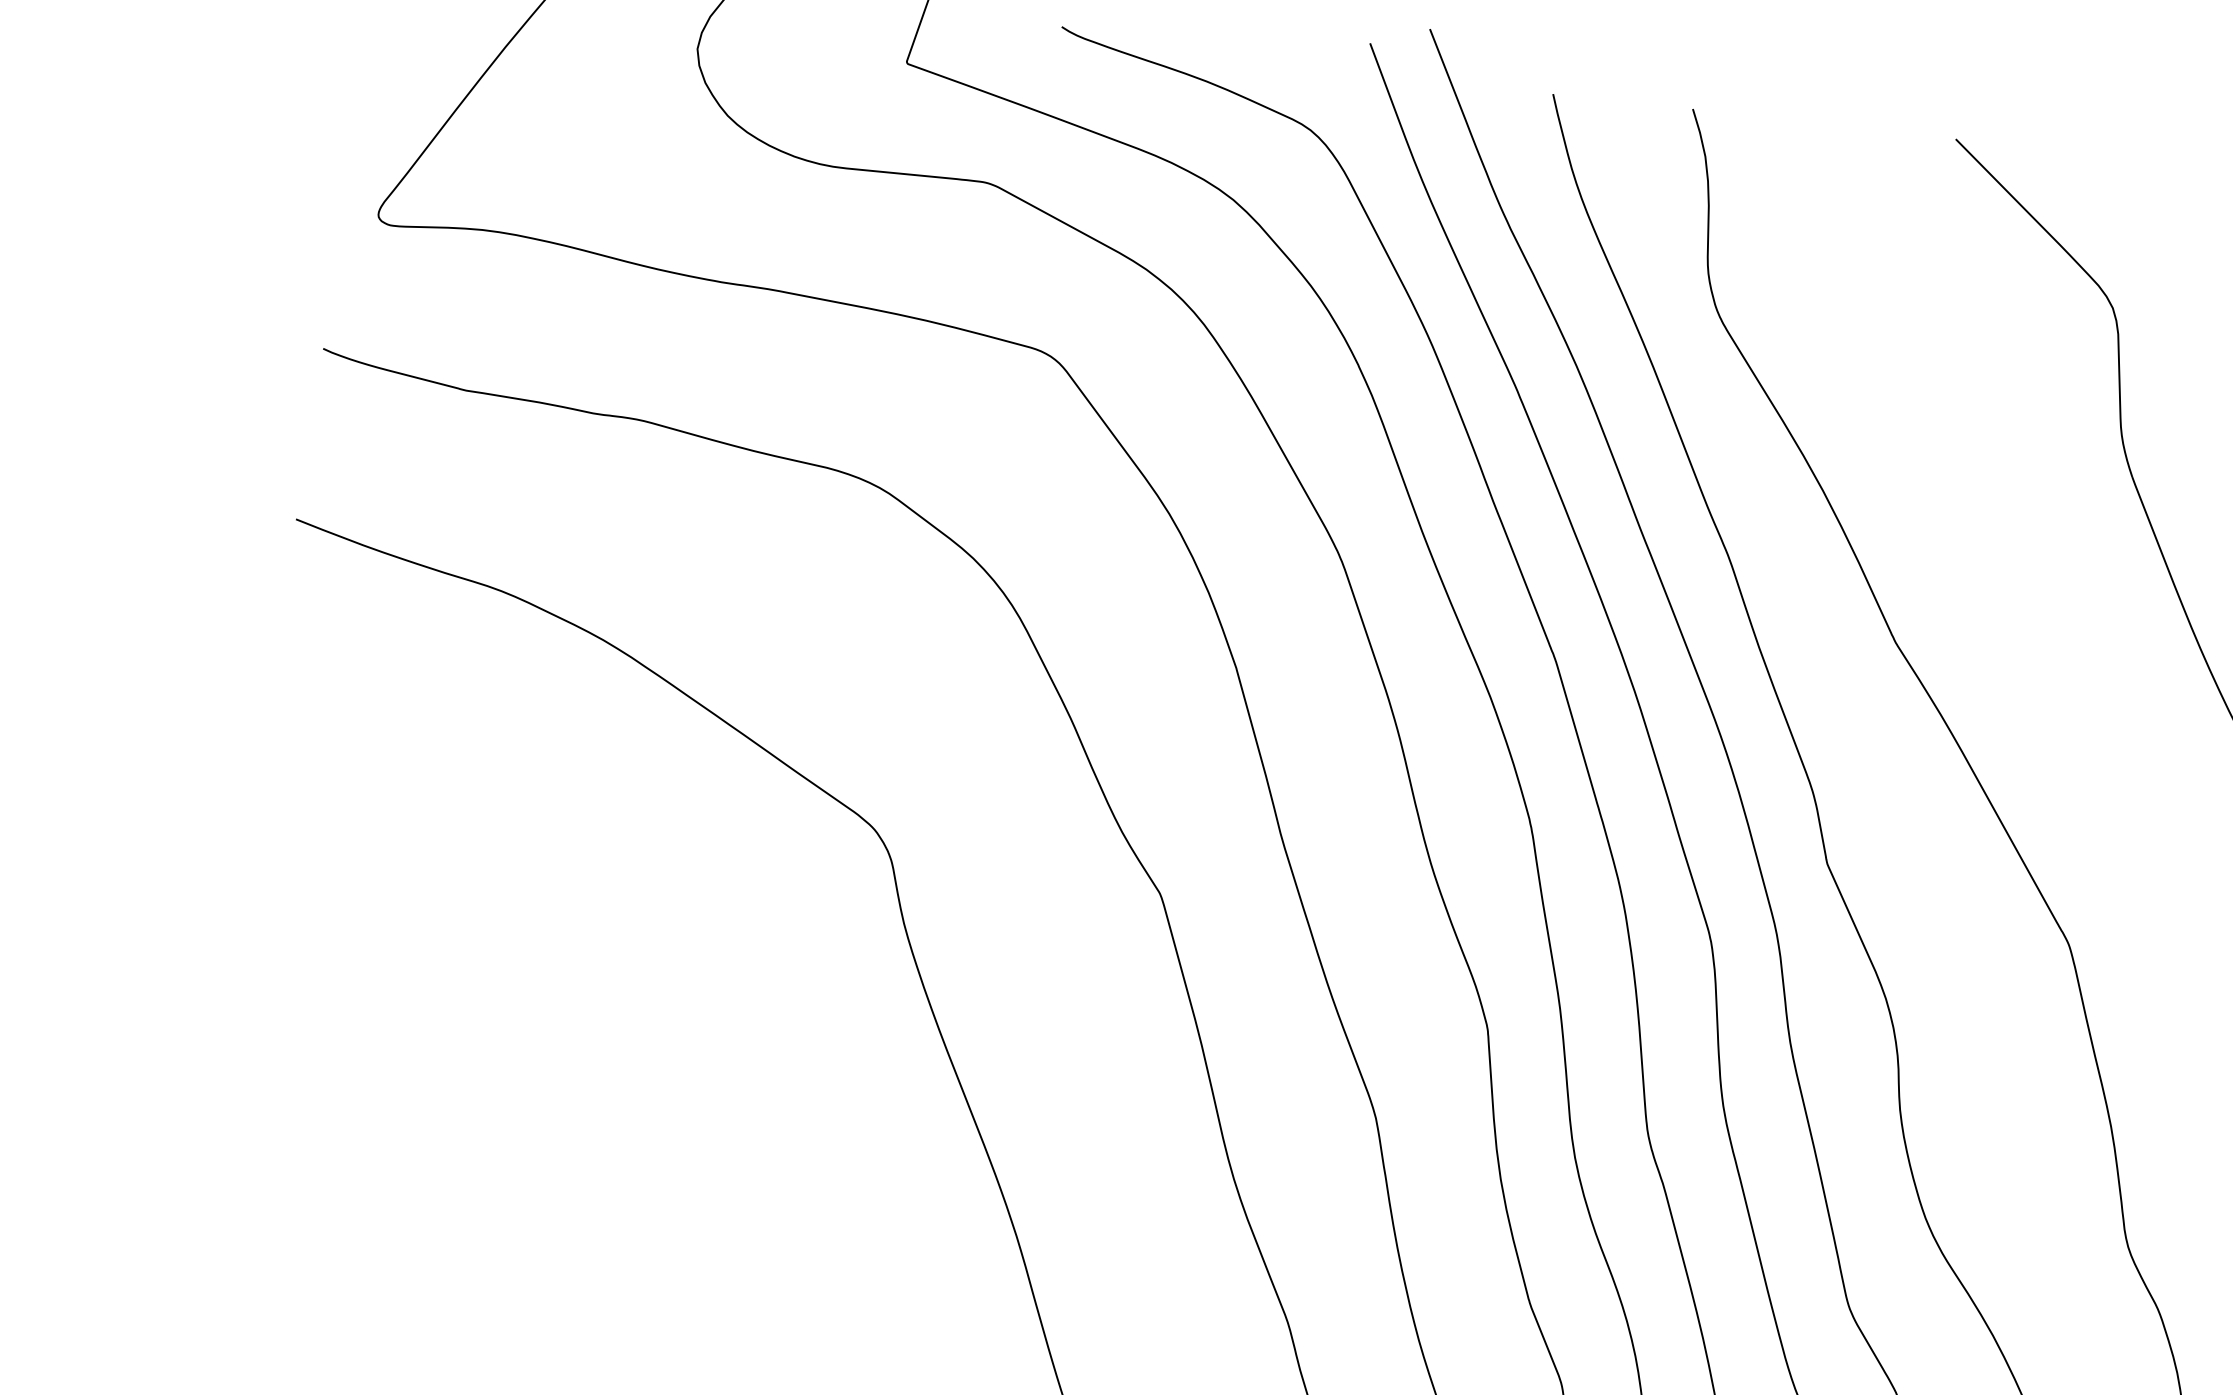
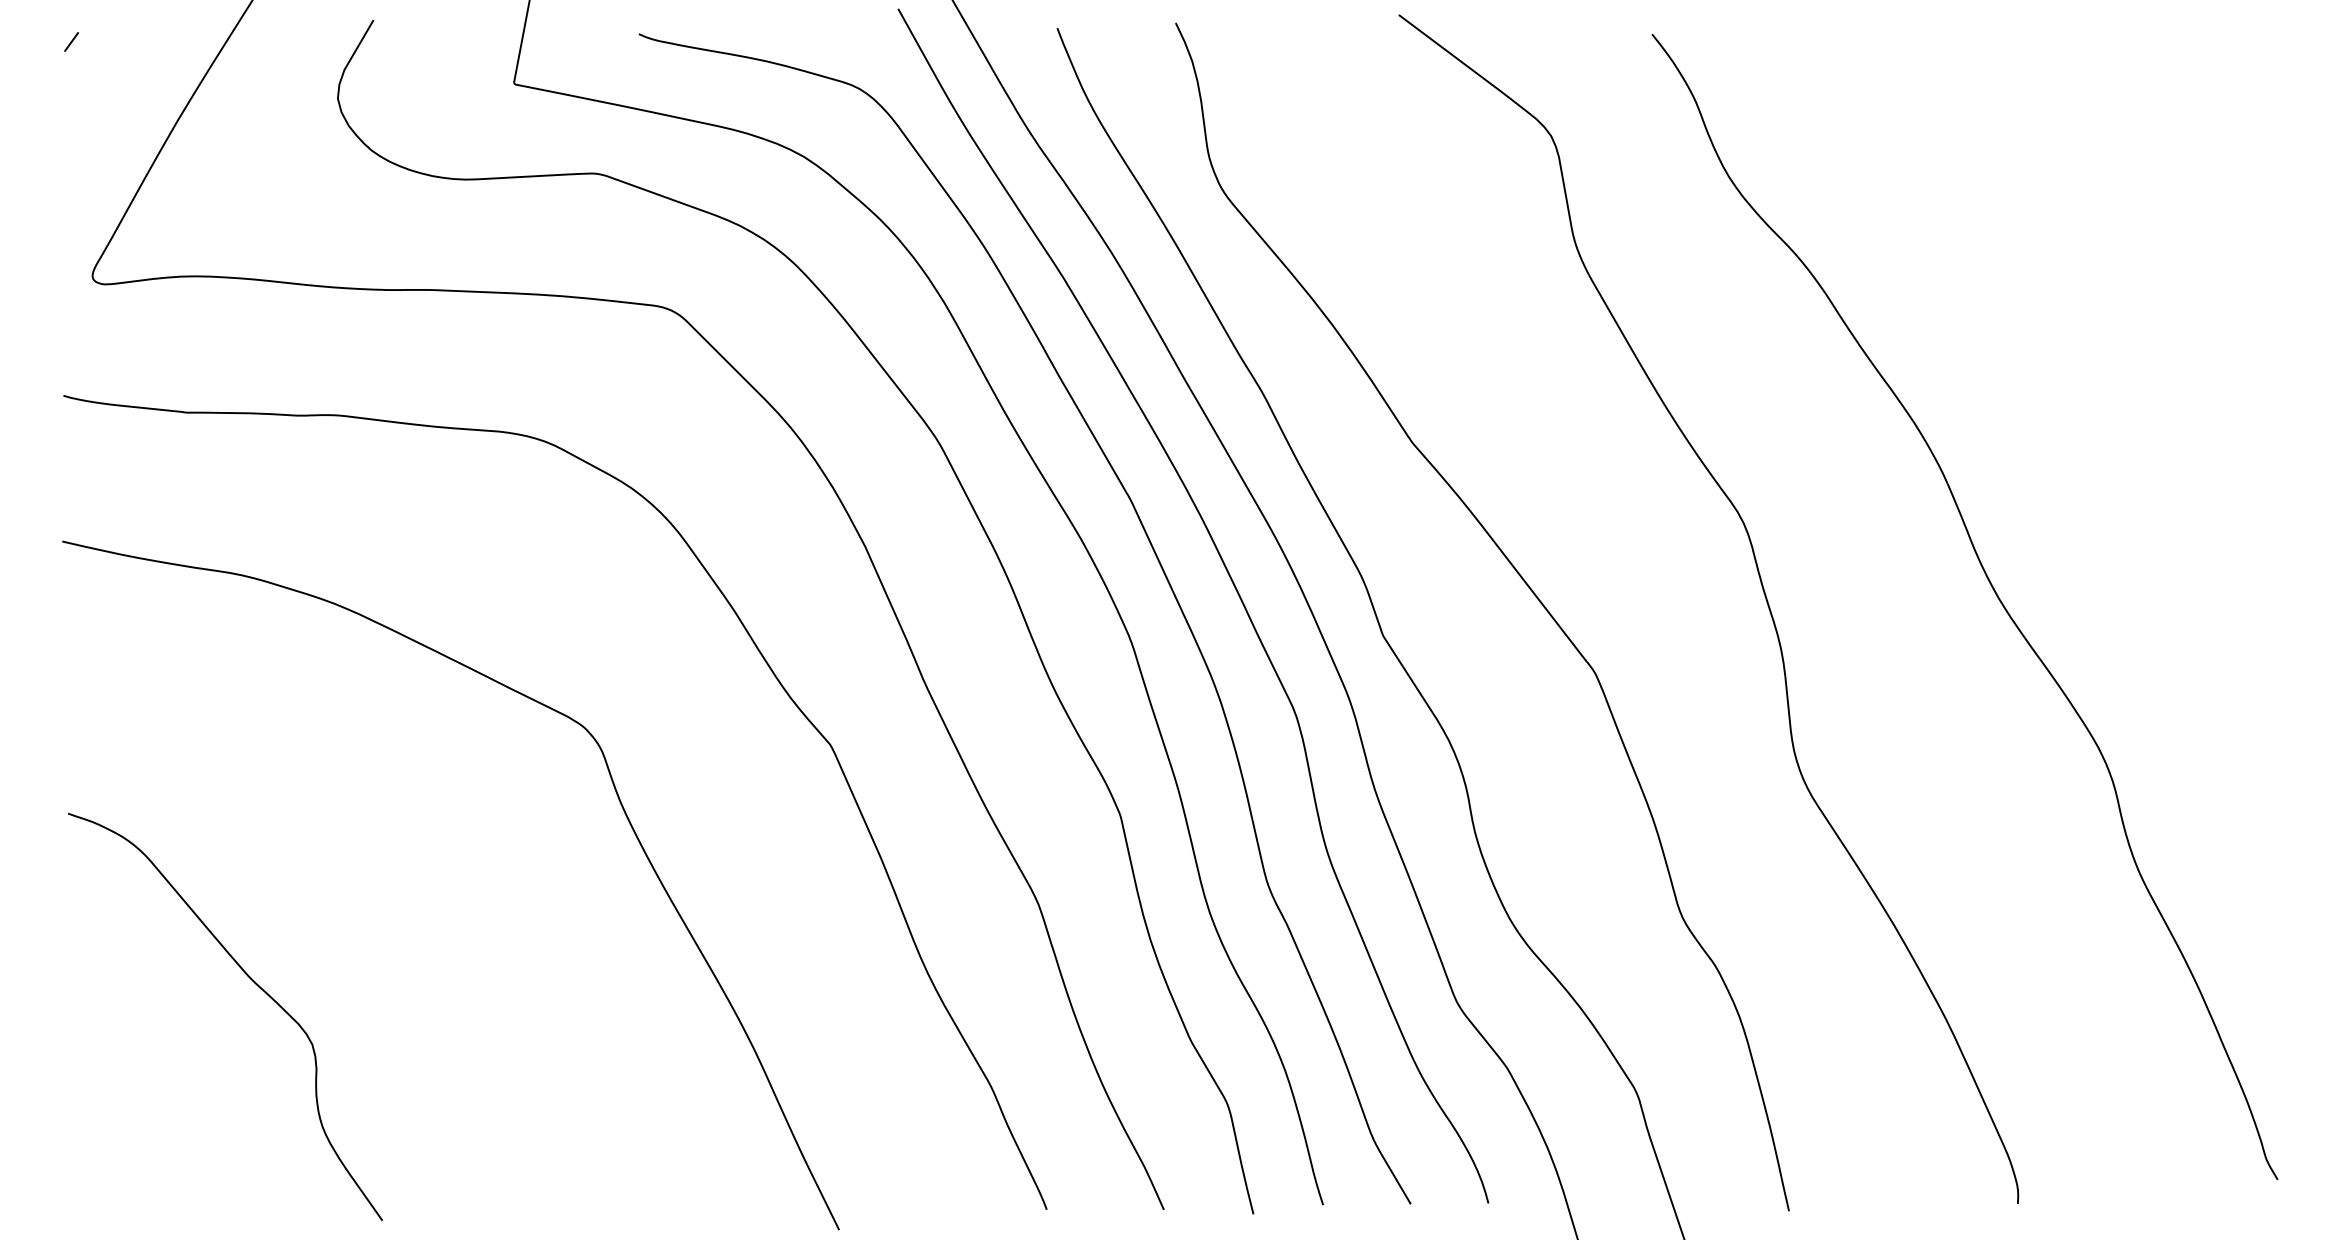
curve: (444, 1074) -> (256, 985), added

